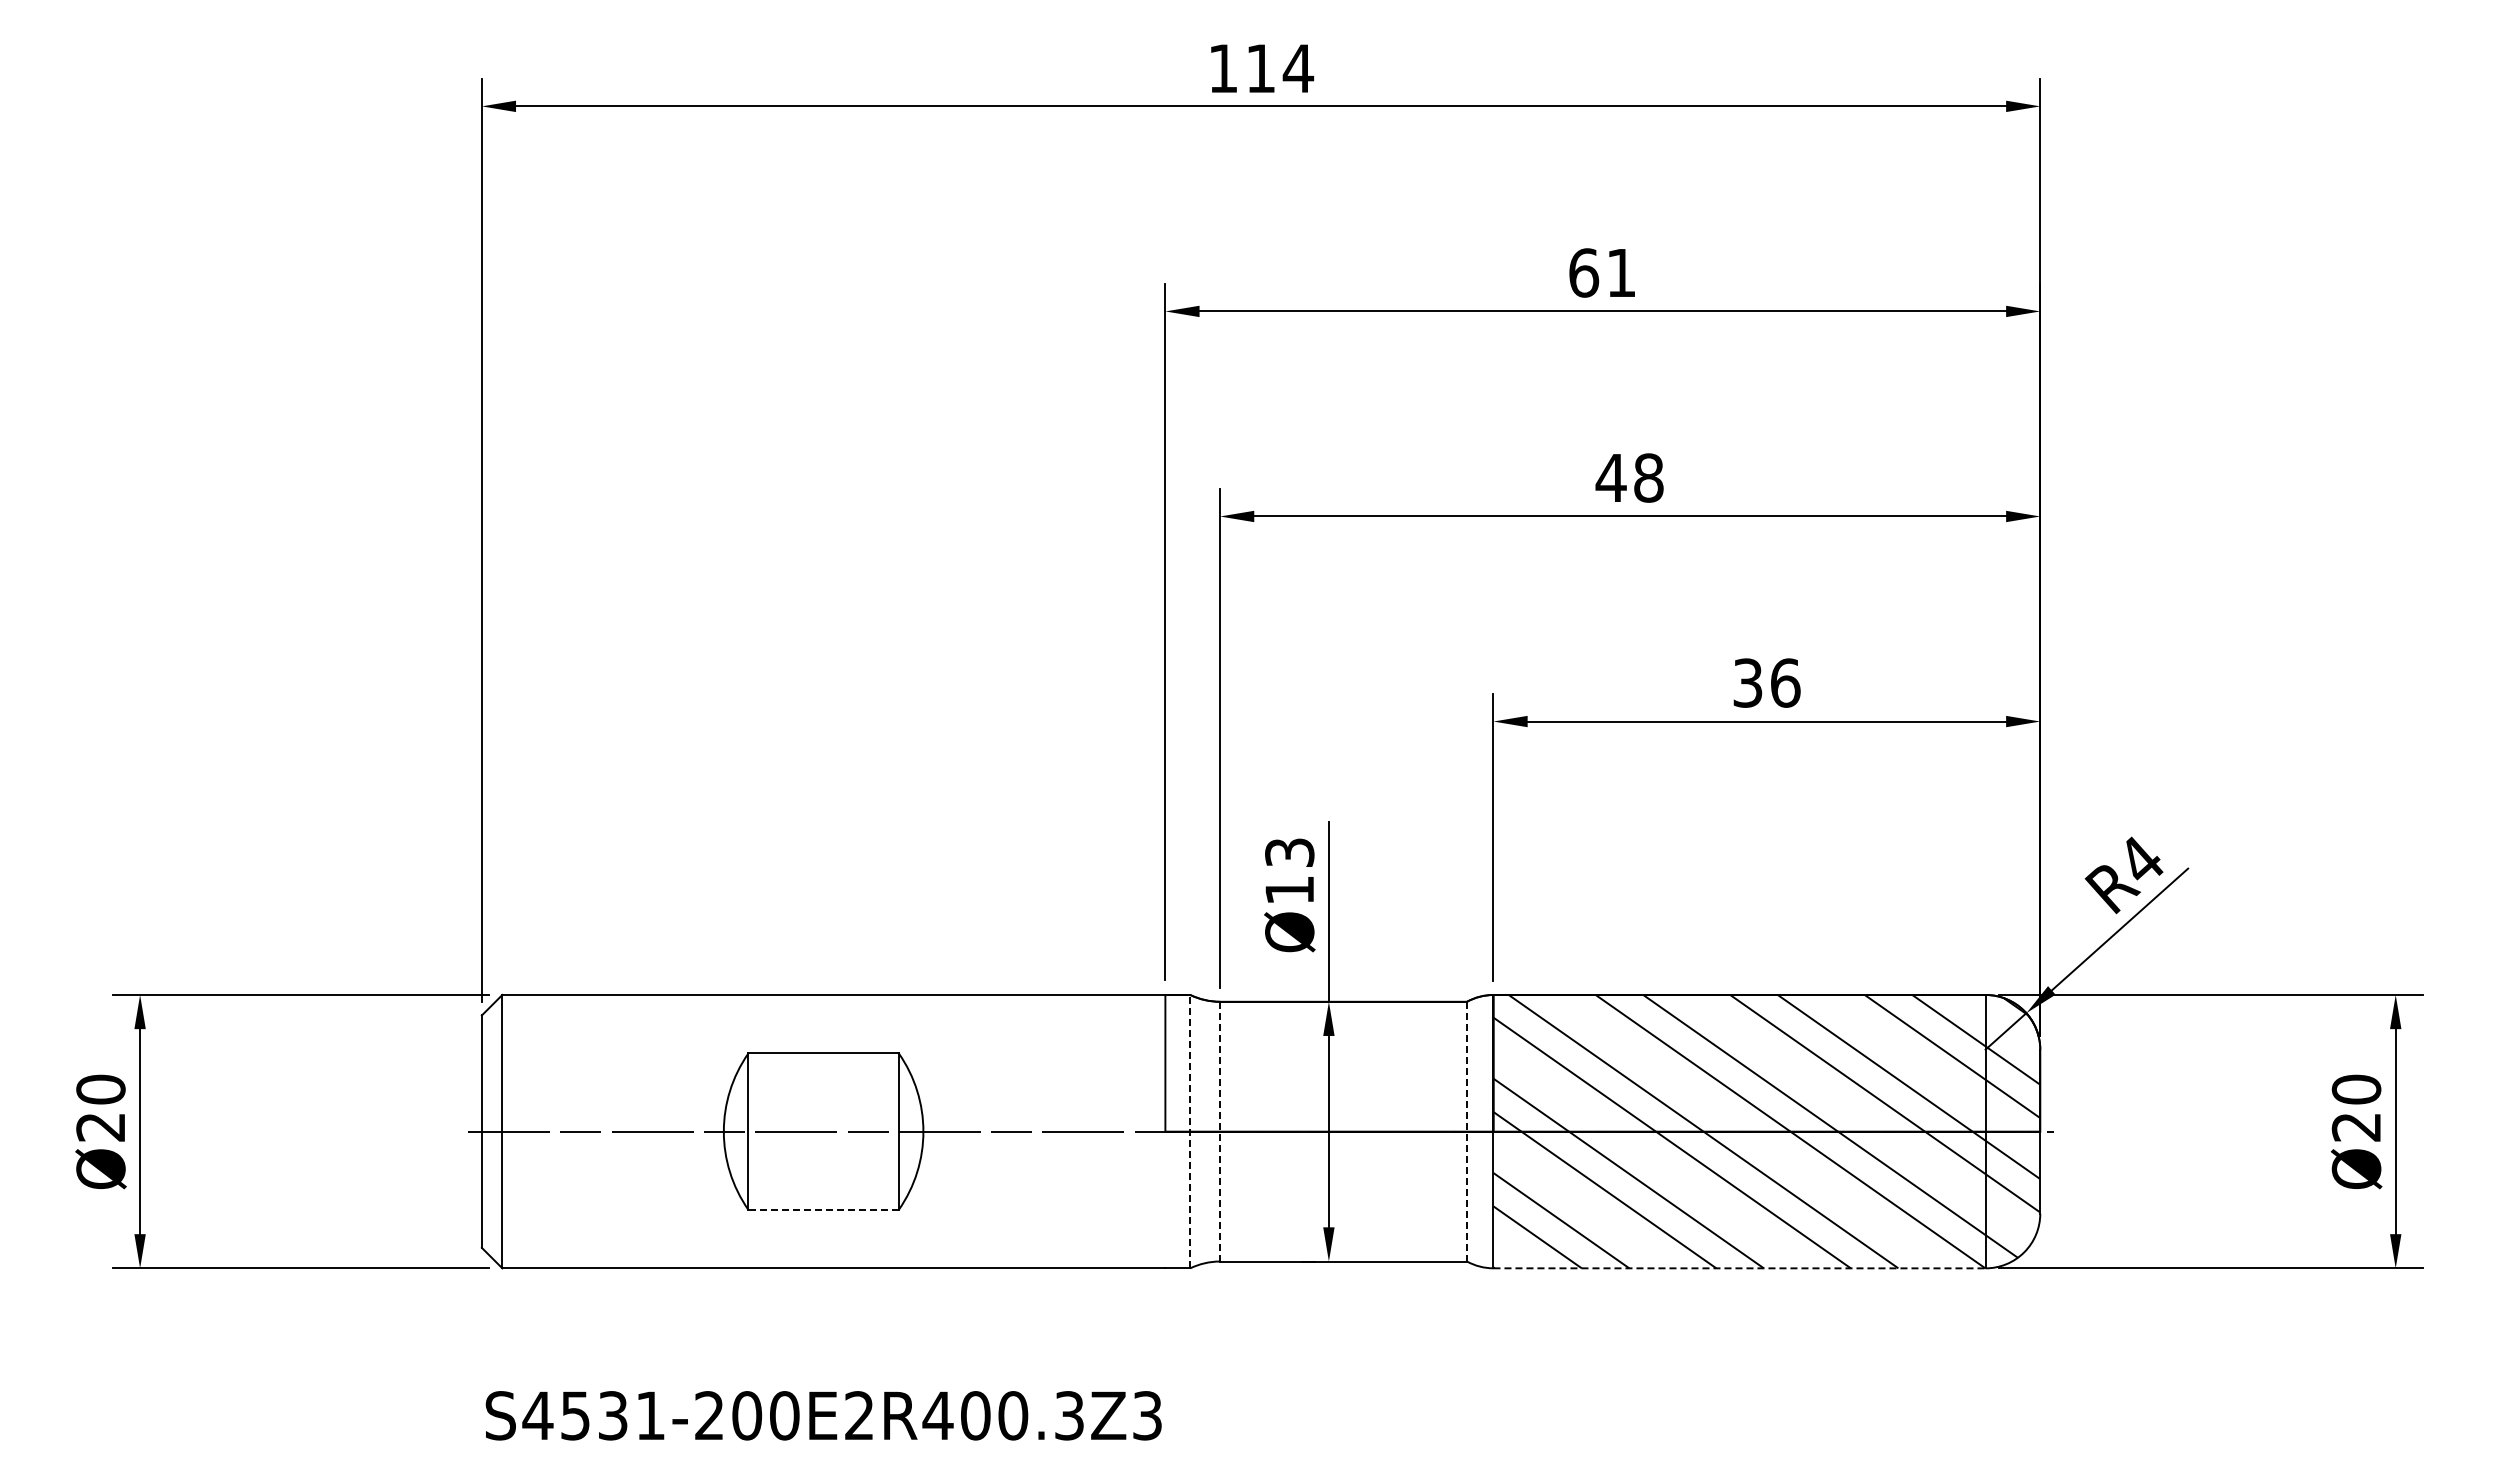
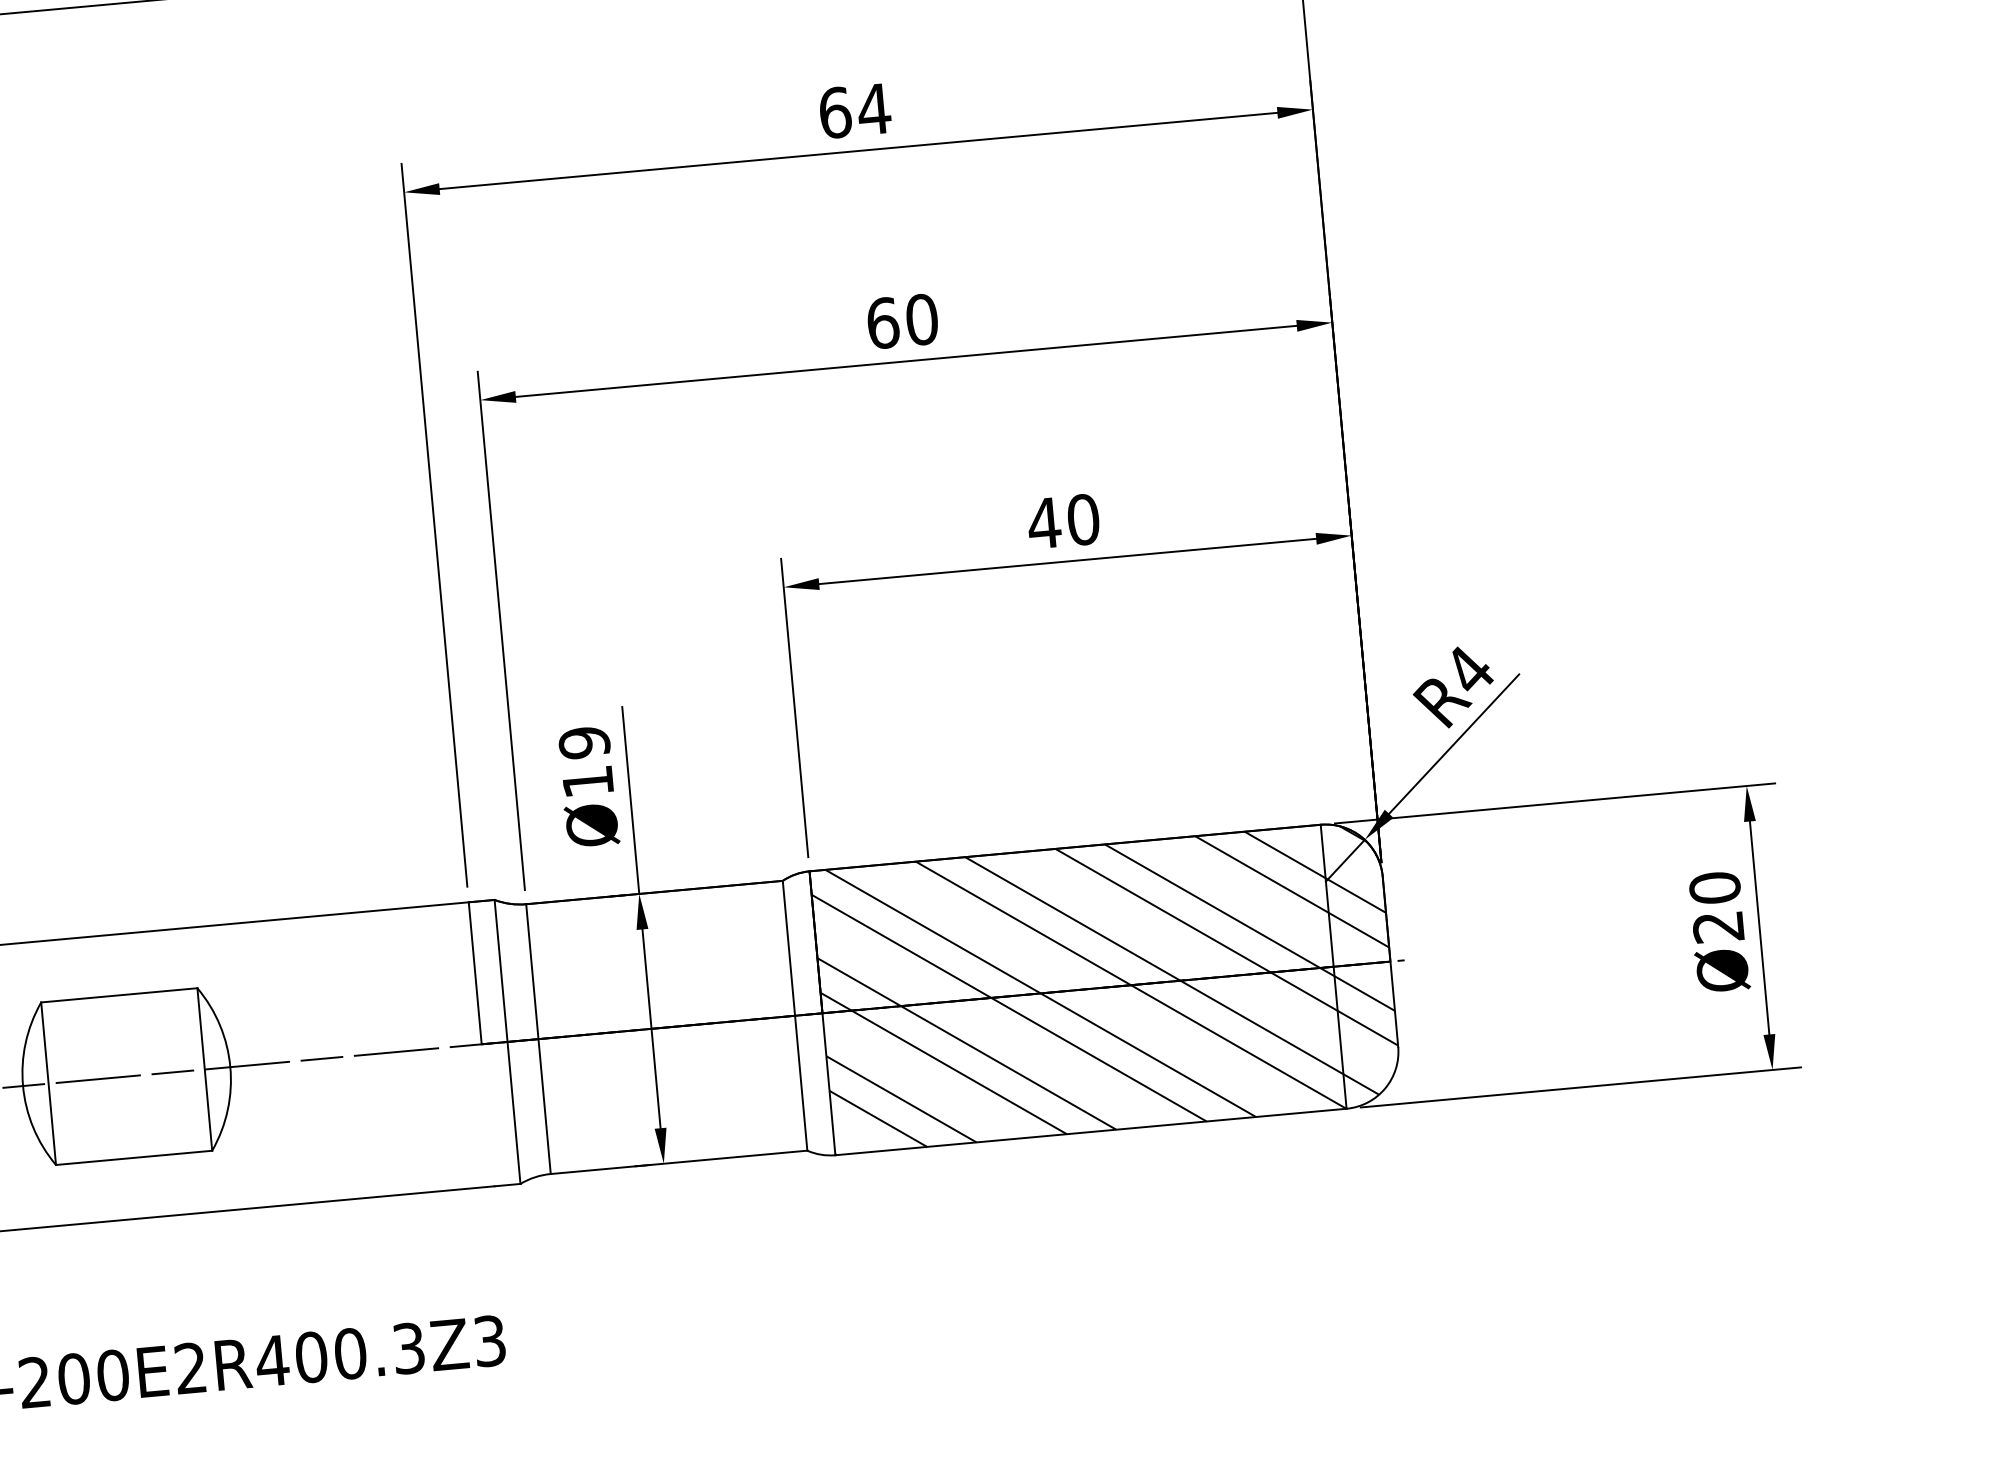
text: (1621, 272) -> (874, 108), 61 -> 64
text: (1629, 477) -> (901, 320), 48 -> 60
text: (1766, 682) -> (1063, 520), 36 -> 40
text: (1289, 852) -> (584, 742), Ø13 -> Ø19
line: (1190, 1131) -> (507, 1041), dashed -> solid
line: (1220, 1131) -> (538, 1038), dashed -> solid
line: (1467, 1131) -> (795, 1015), dashed -> solid
line: (823, 1209) -> (133, 1157), dashed -> solid
line: (1740, 1268) -> (1092, 1132), dashed -> solid

